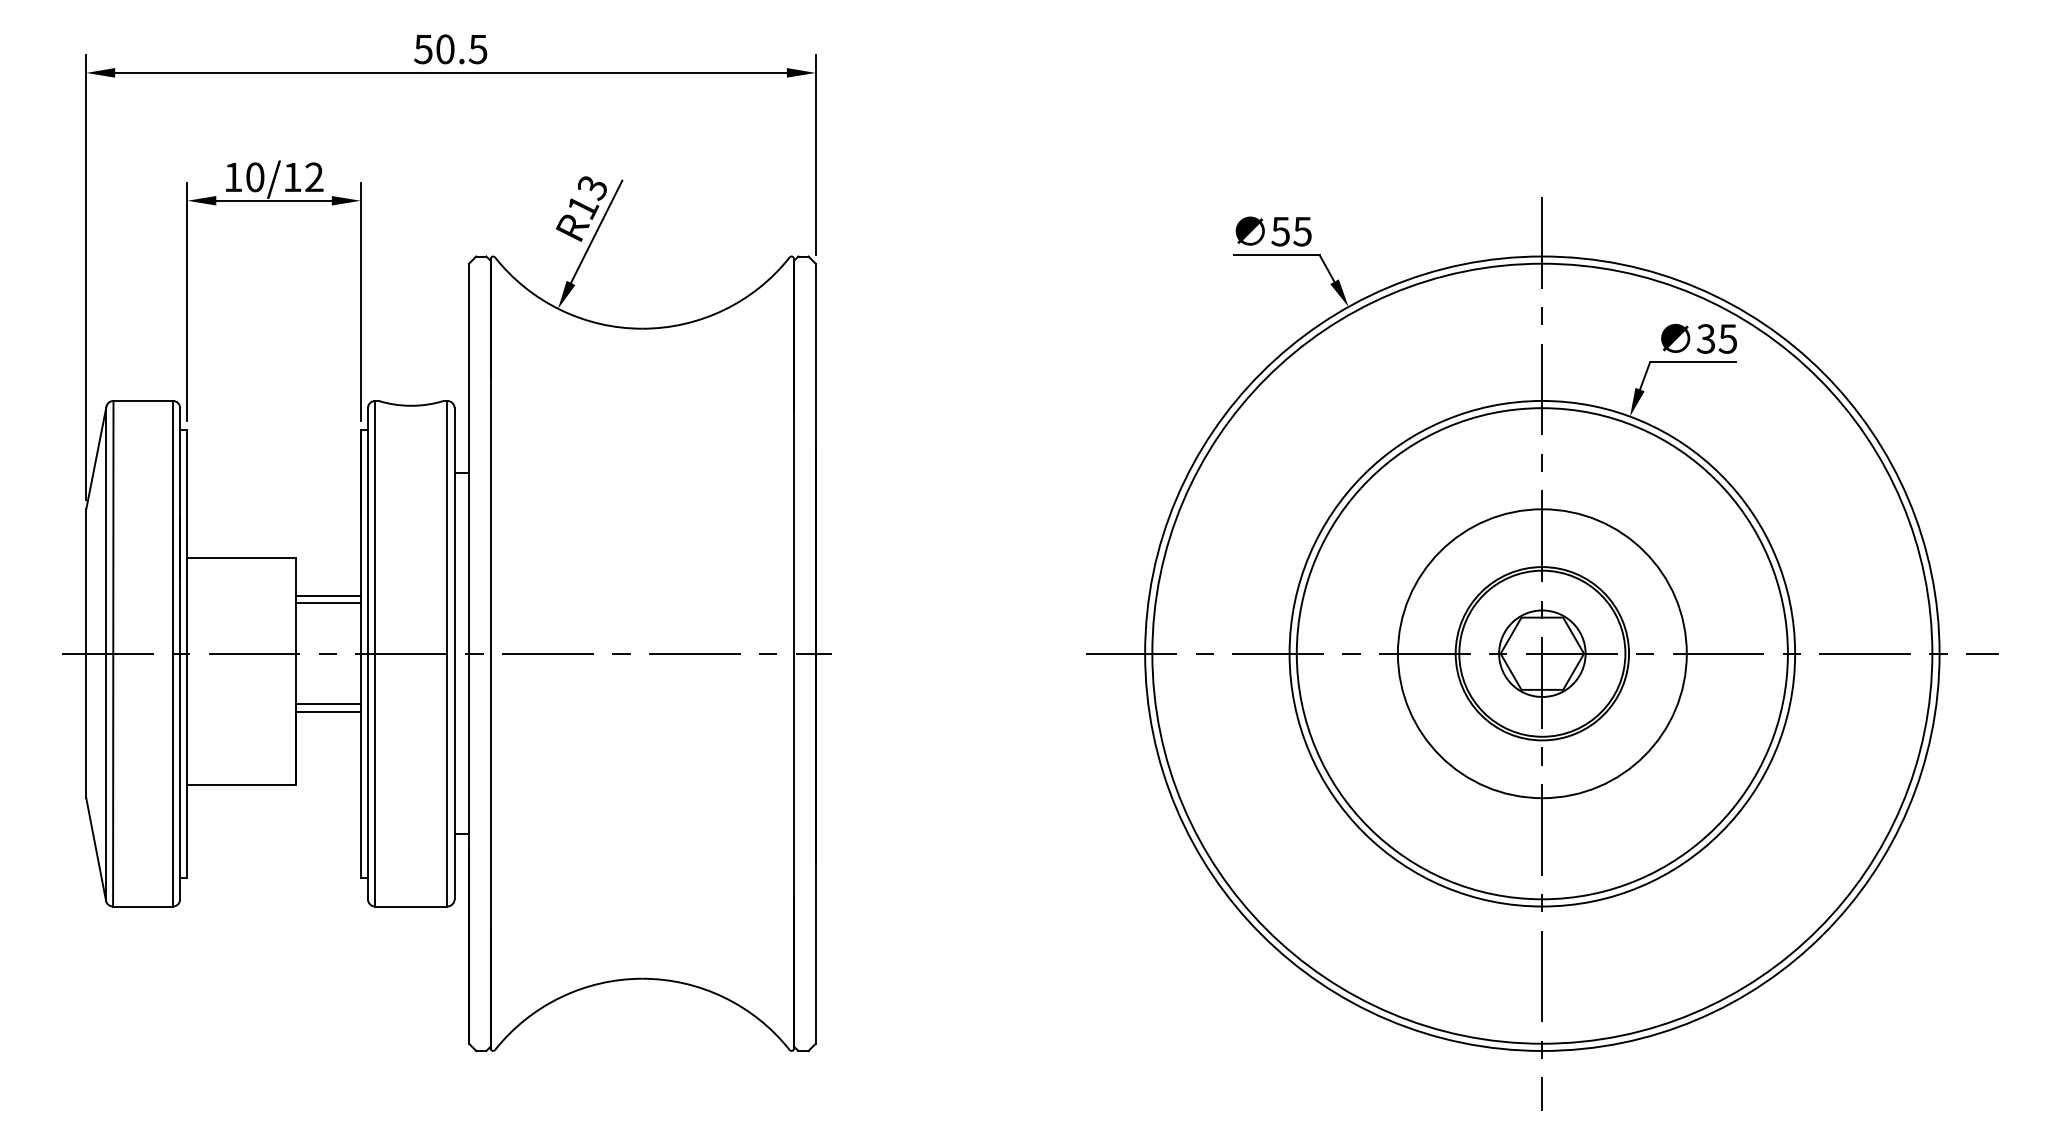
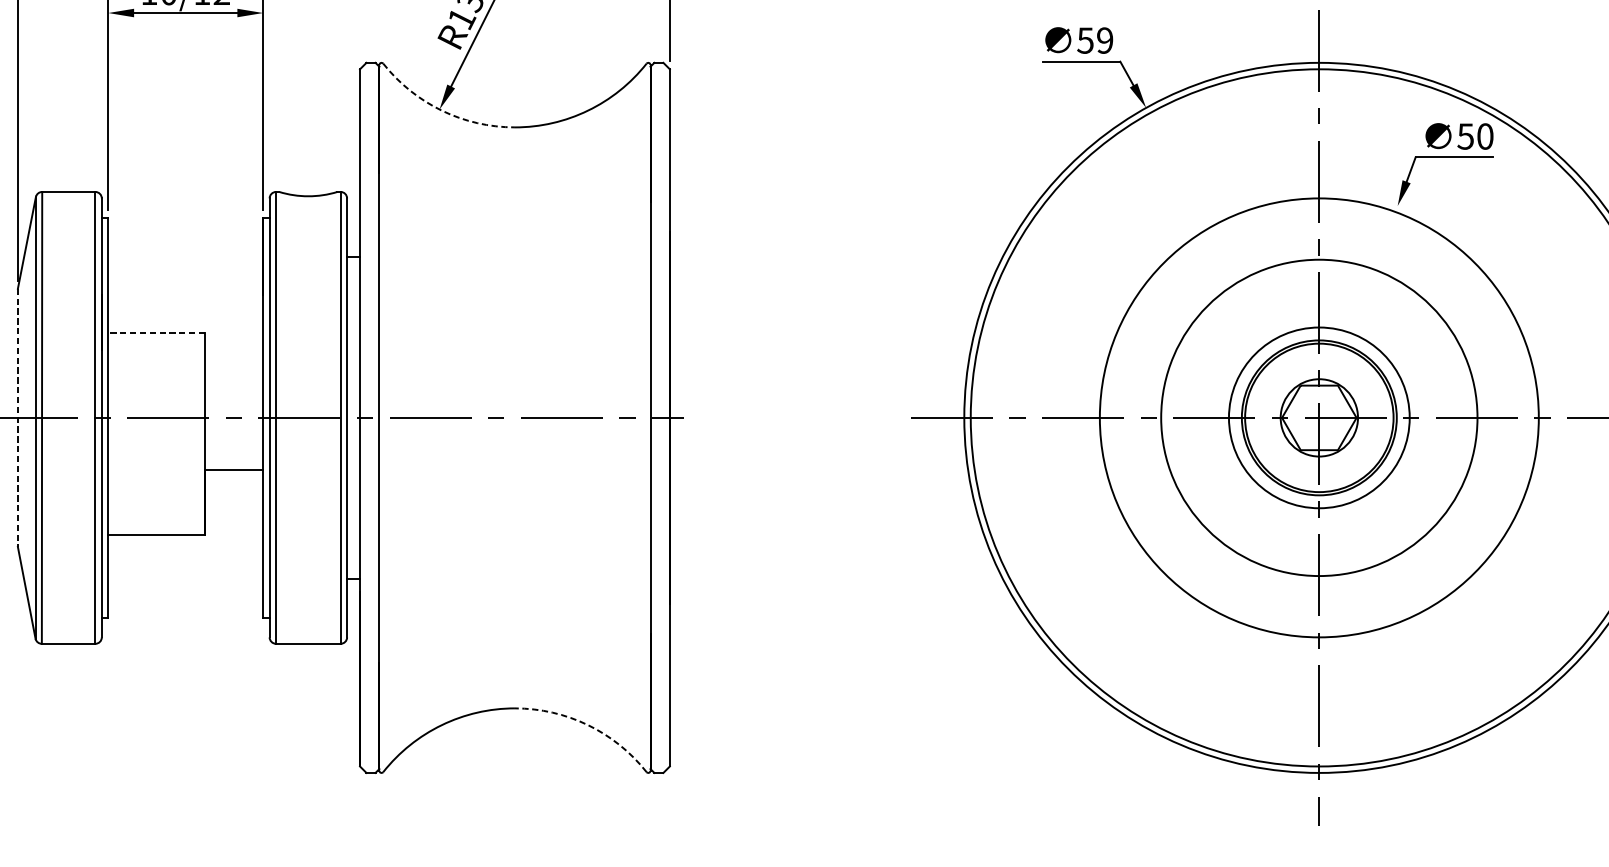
text: (1302, 231) -> (1104, 40), 55 -> 59
arc: (560, 309) -> (441, 110), solid -> dashed
text: (1717, 338) -> (1475, 136), 35 -> 50
line: (241, 558) -> (156, 332), solid -> dashed
line: (327, 595) -> (233, 365), removed
line: (327, 603) -> (233, 372), removed
circle: (1541, 653) -> (1318, 417), size x0.7
circle: (1542, 653) -> (1319, 417), size x0.7
line: (86, 654) -> (18, 418), solid -> dashed
line: (327, 704) -> (233, 463), removed
arc: (724, 997) -> (588, 725), solid -> dashed

